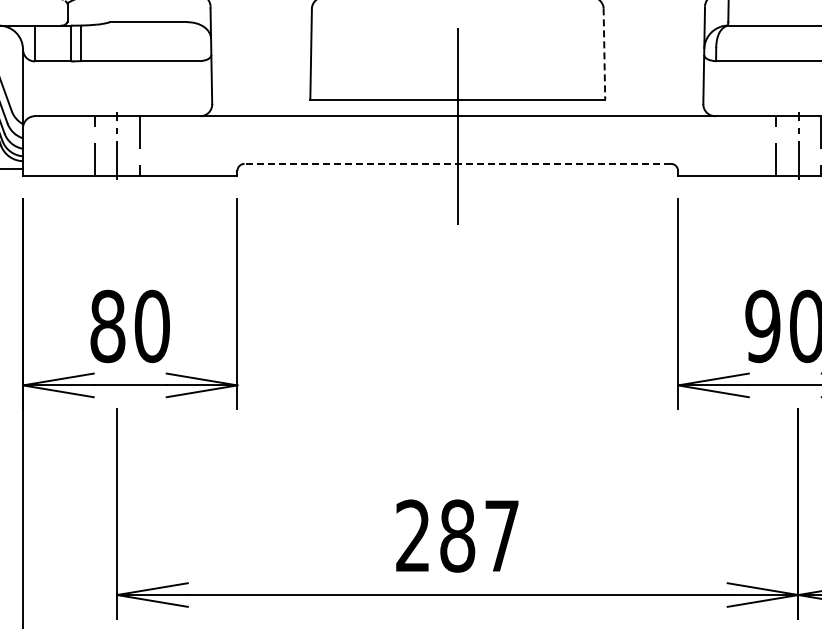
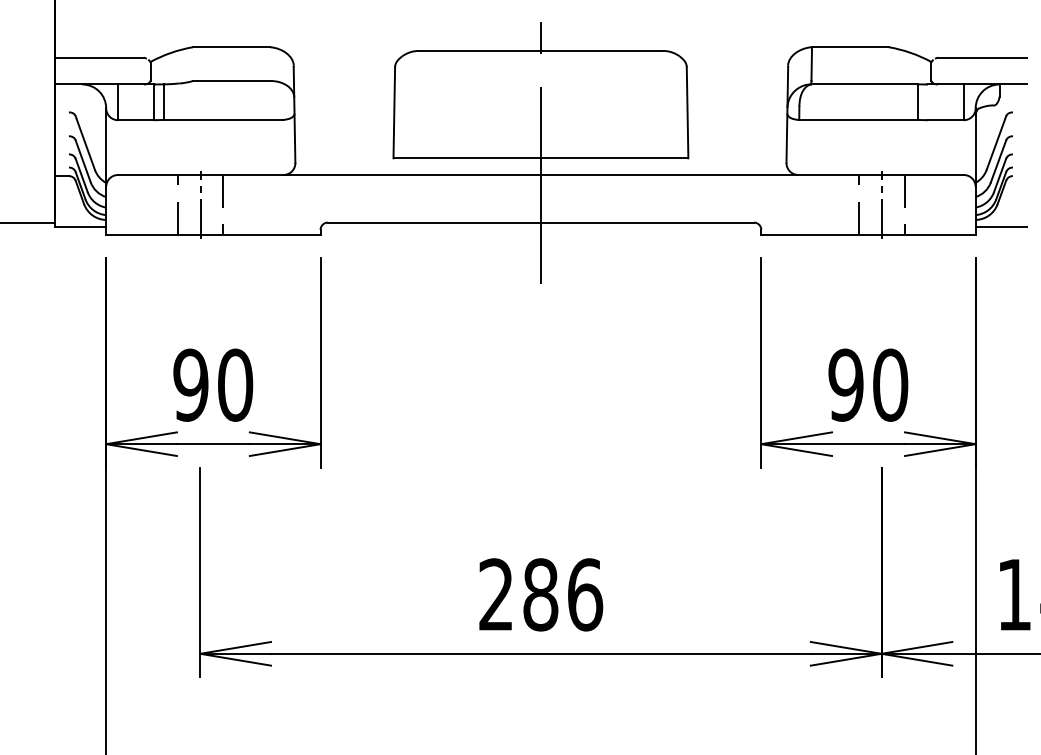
line: (604, 53) -> (687, 112), dashed -> solid
line: (457, 163) -> (540, 222), dashed -> solid
text: (107, 325) -> (190, 384), 80 -> 90
text: (502, 535) -> (585, 594), 287 -> 286

